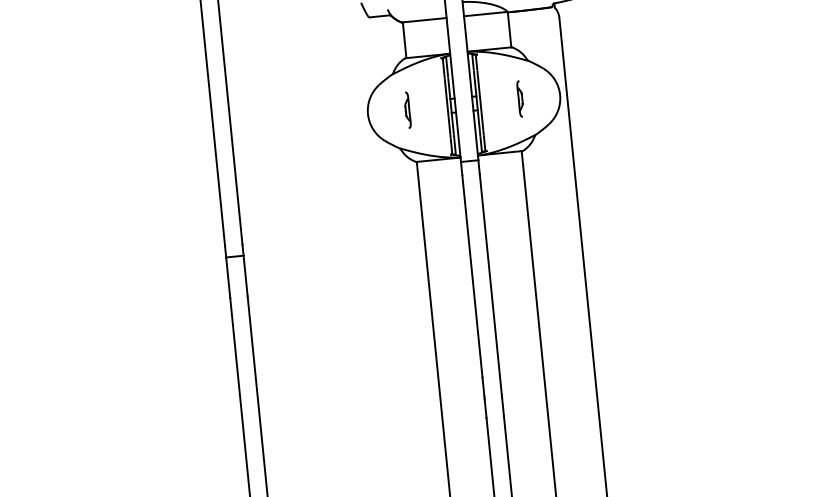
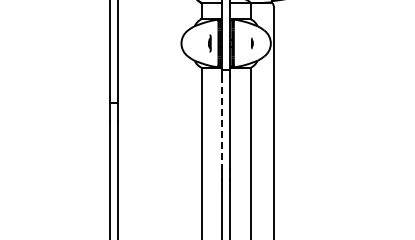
part: (520, 98) -> (252, 43), size x0.6
line: (406, 110) -> (209, 43), moved
line: (473, 277) -> (222, 123), solid -> dashed

